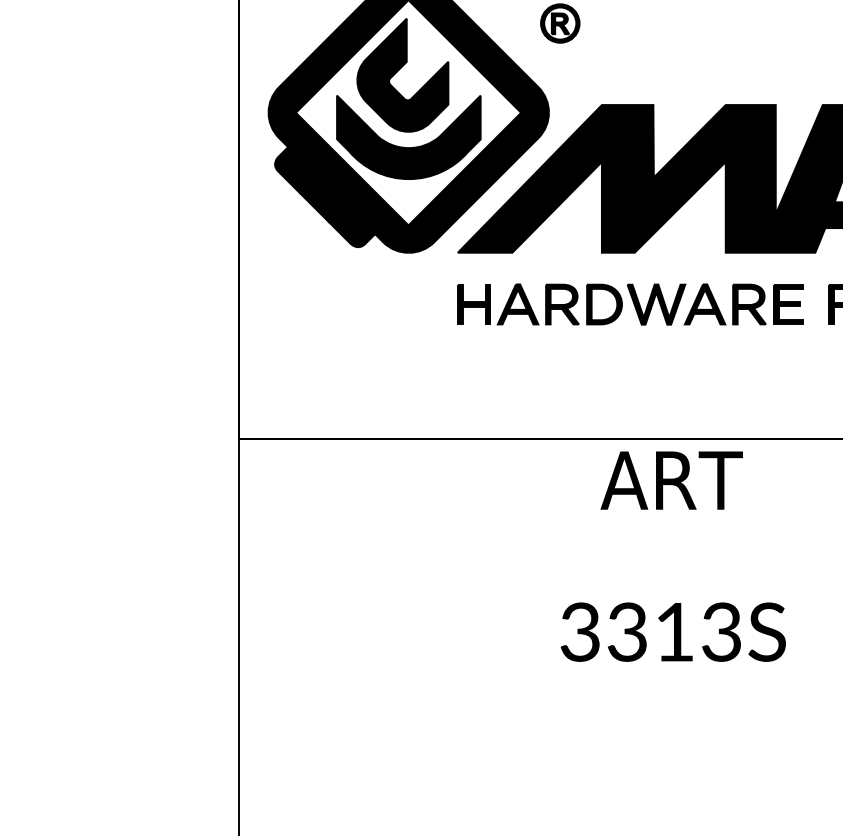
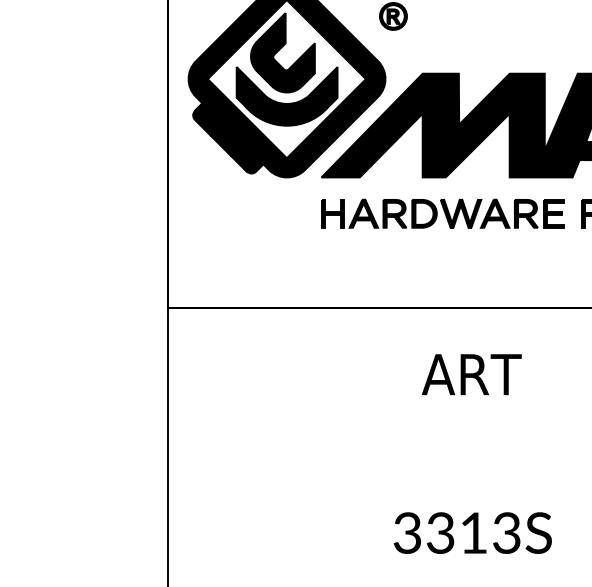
text: (671, 480) -> (471, 374), moved
text: (672, 631) -> (472, 532), moved

